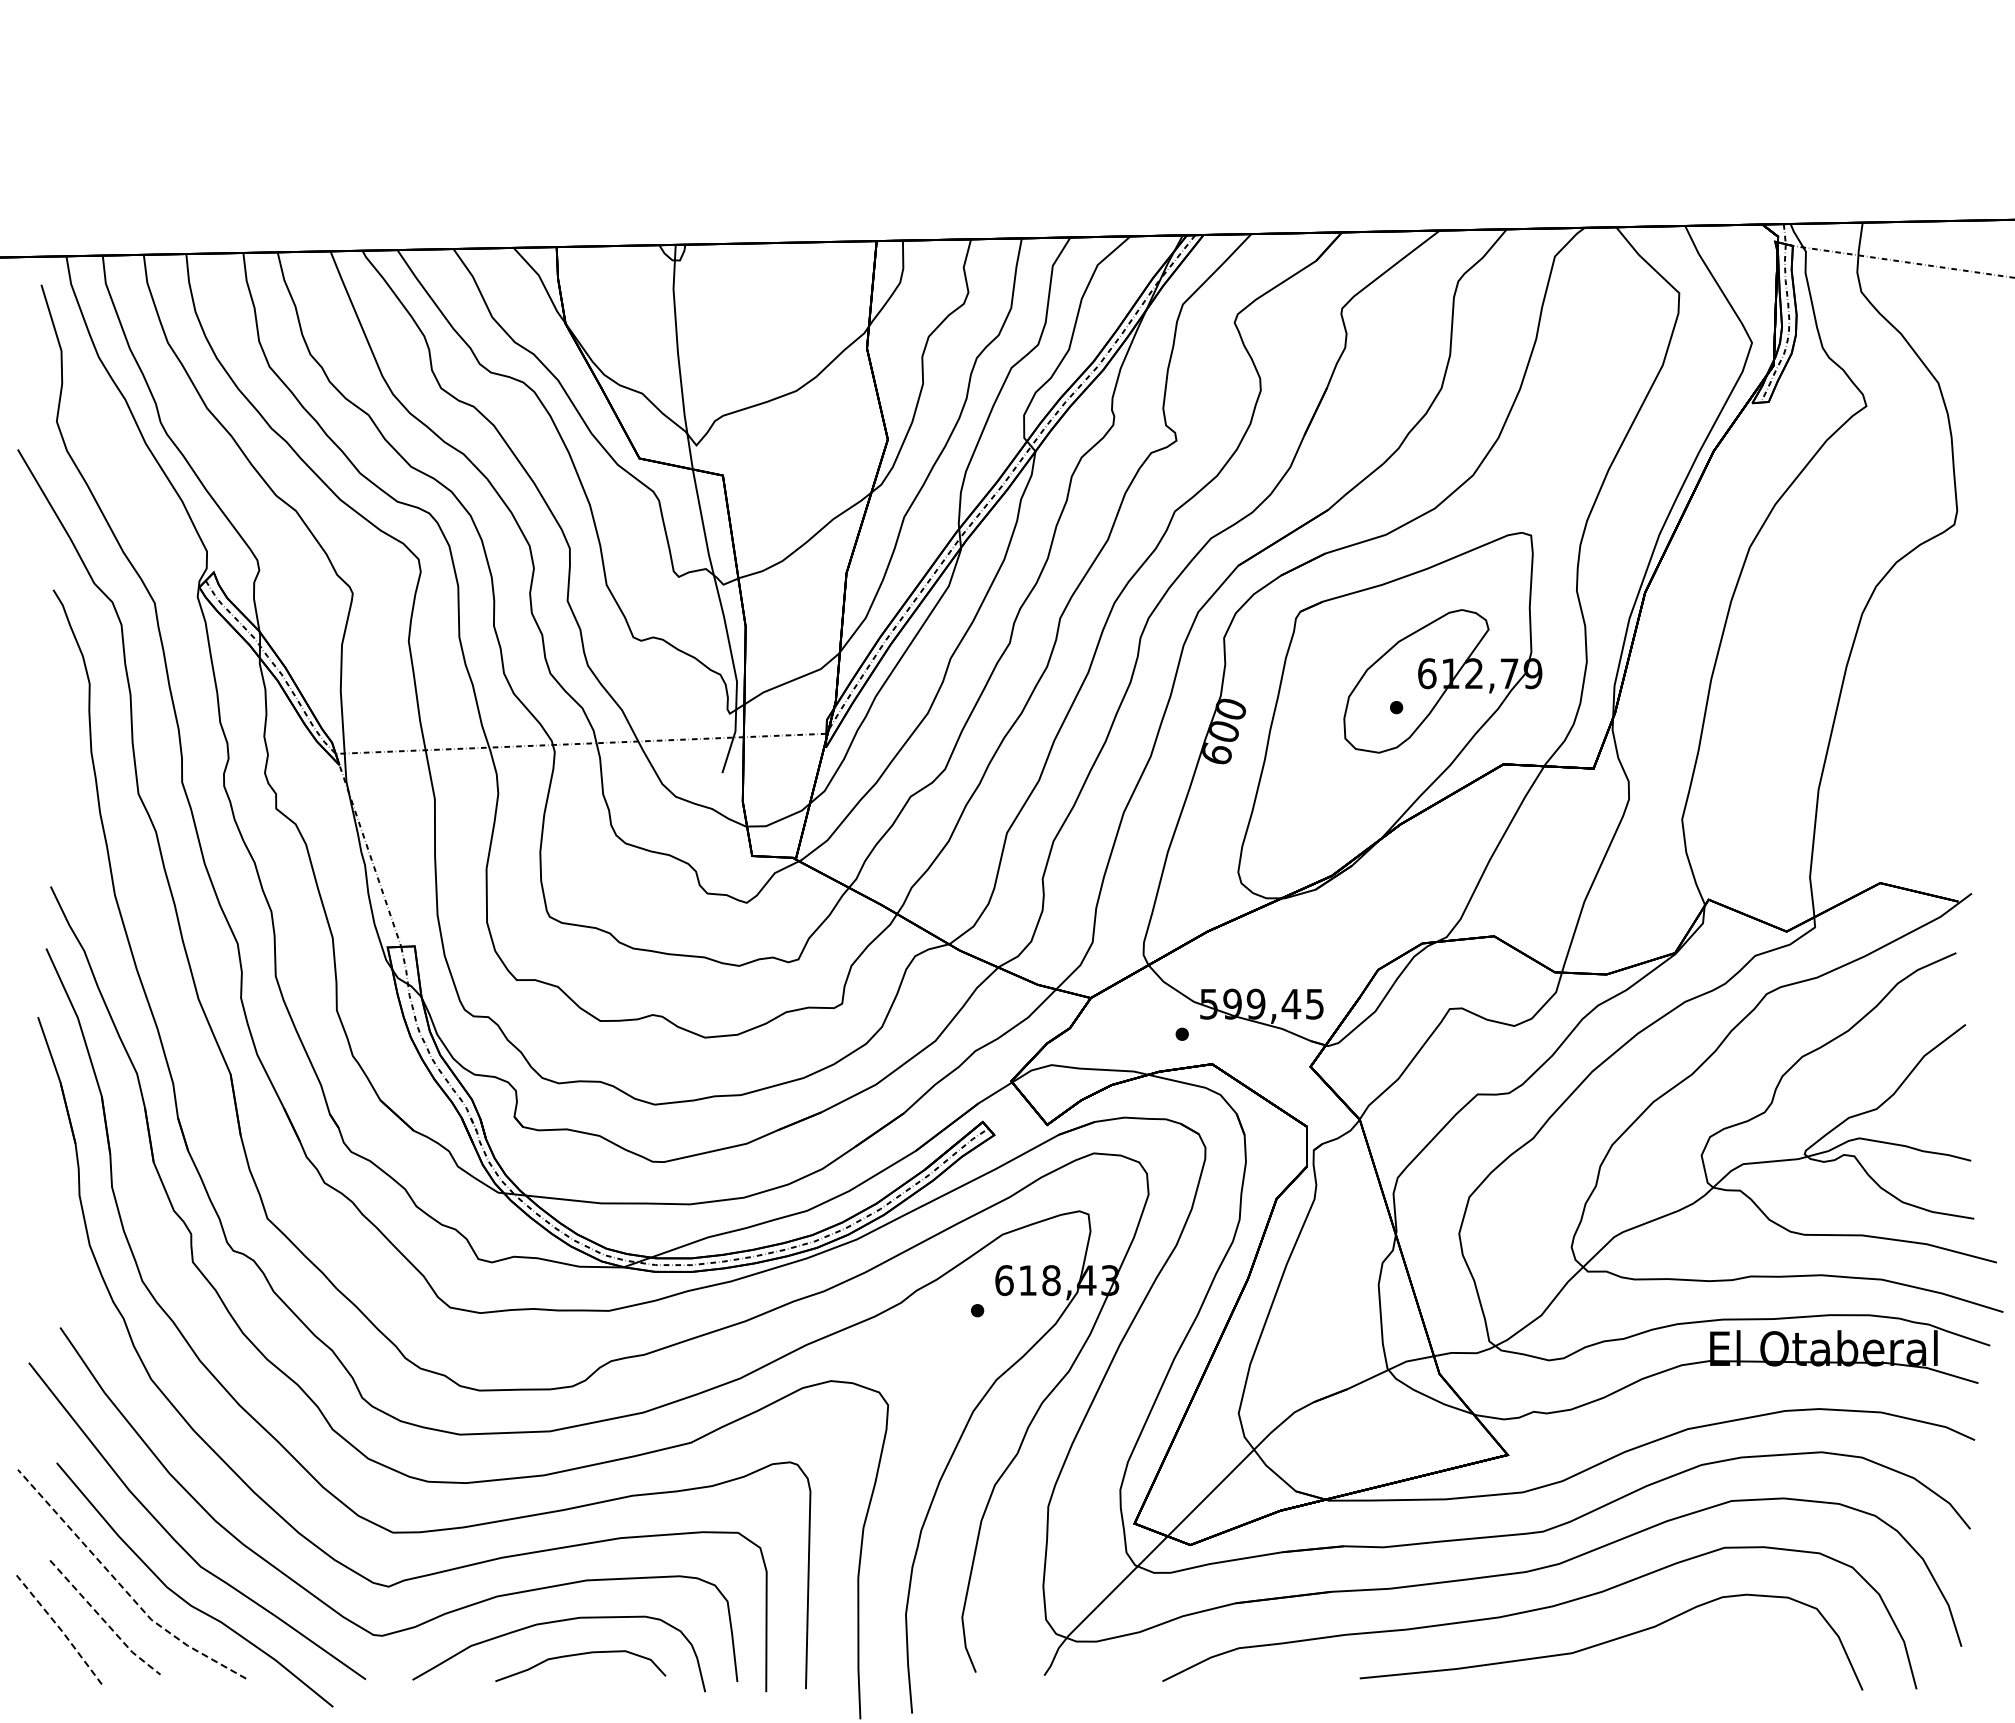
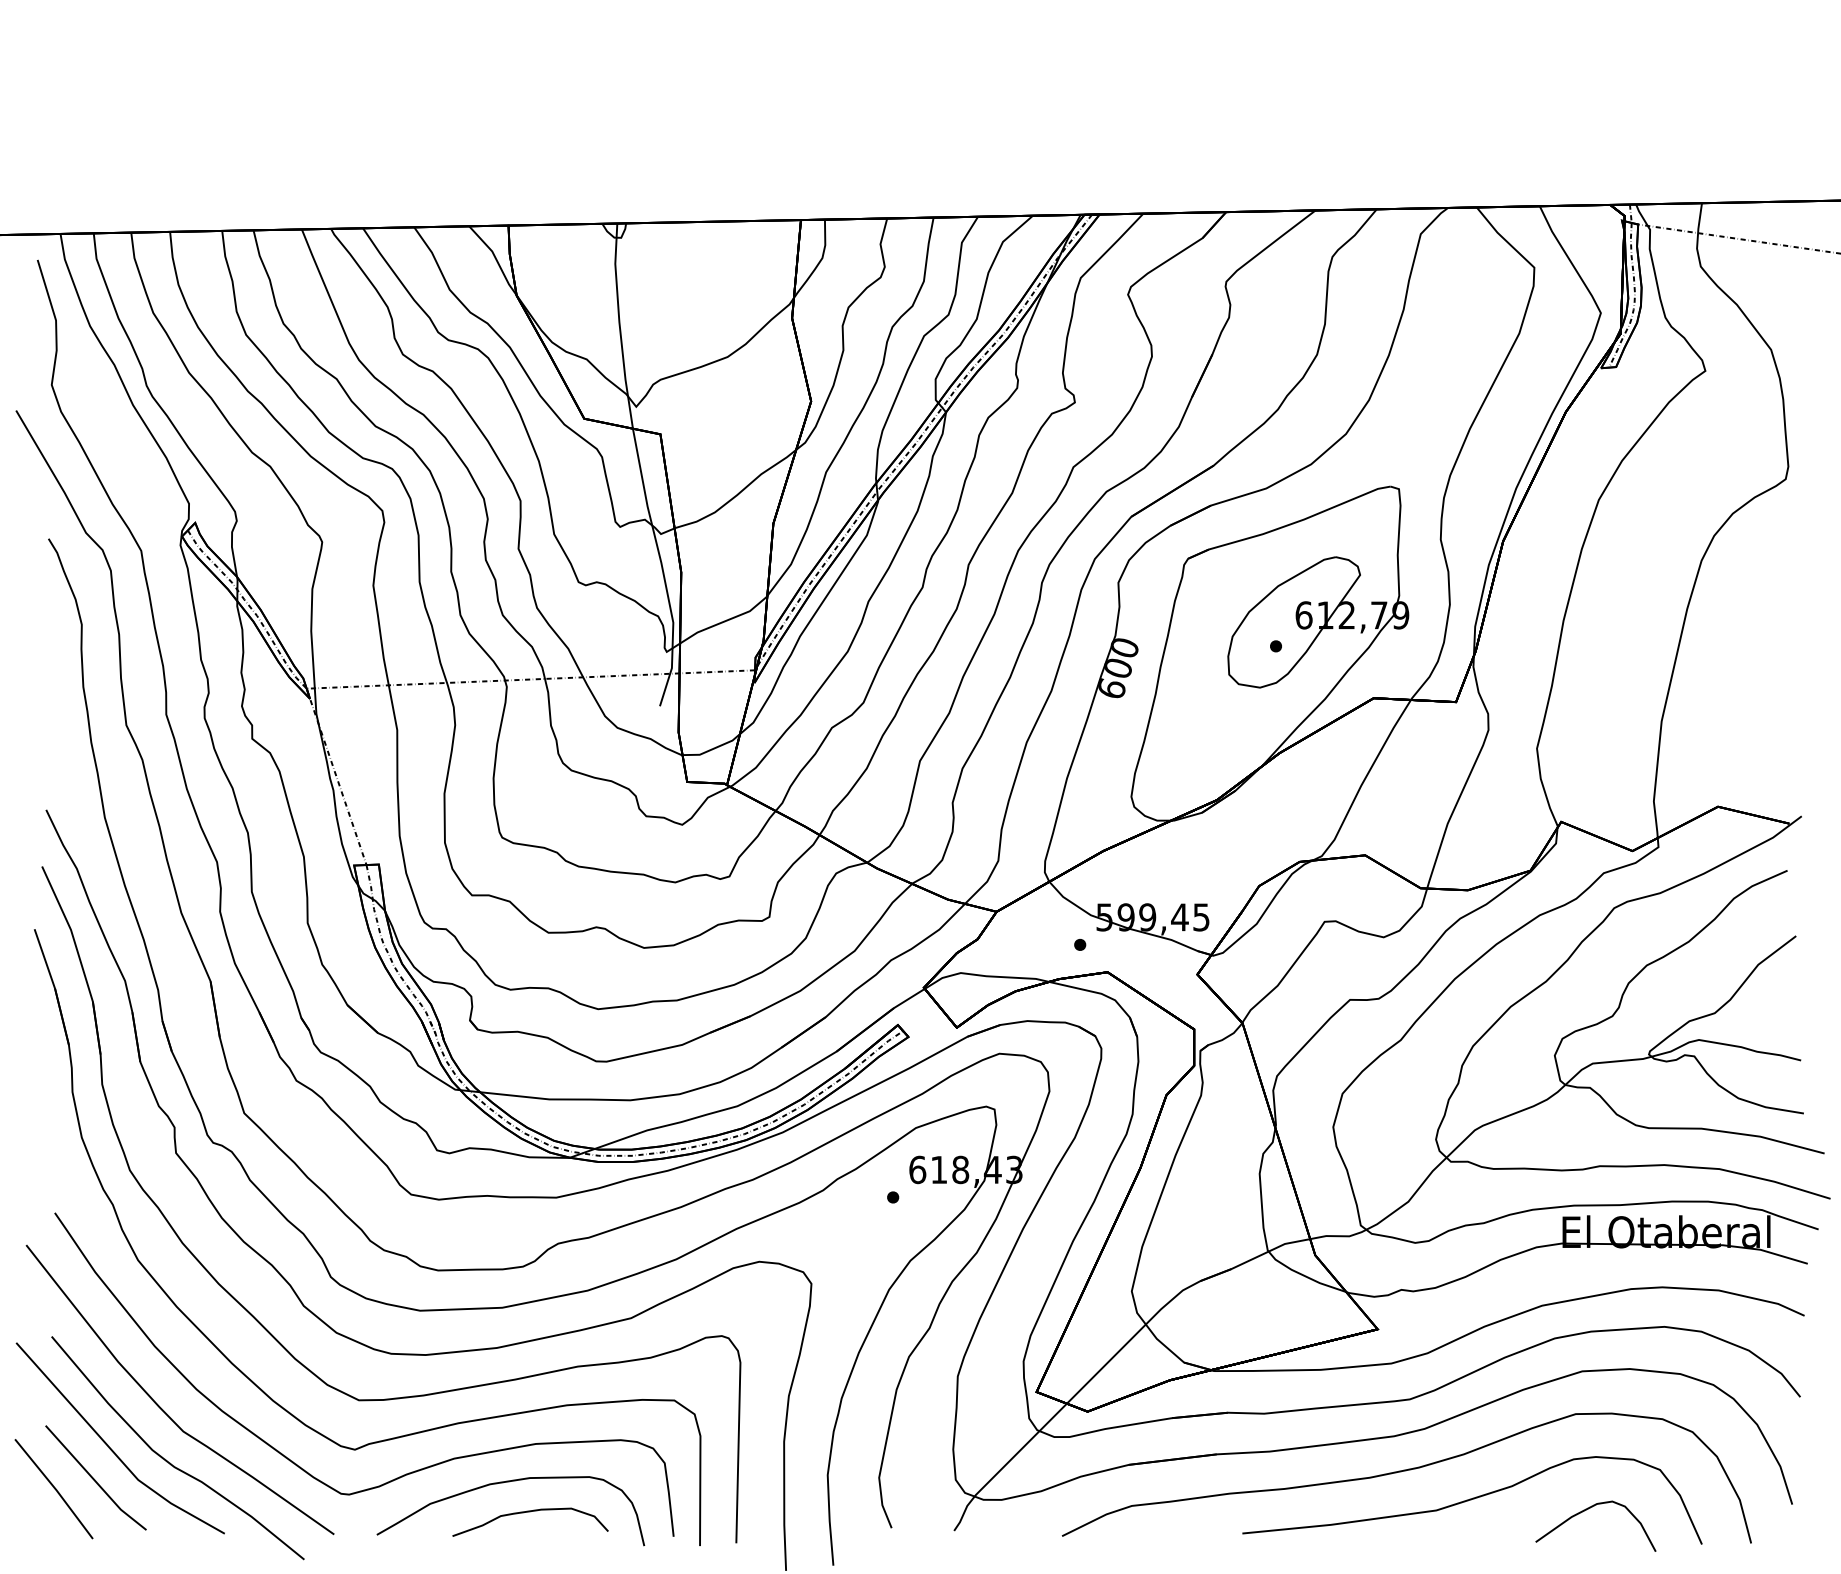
line: (122, 1587) -> (111, 1450), dashed -> solid
line: (103, 1620) -> (94, 1480), dashed -> solid
line: (60, 1628) -> (55, 1487), dashed -> solid
curve: (1737, 1652) -> (1587, 1509), added

